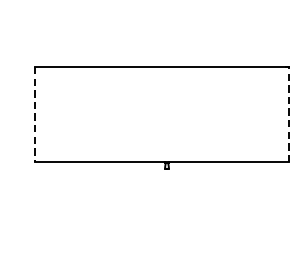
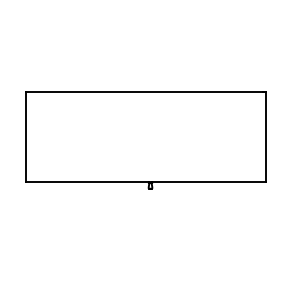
line: (289, 113) -> (266, 136), dashed -> solid
line: (35, 114) -> (25, 137), dashed -> solid

